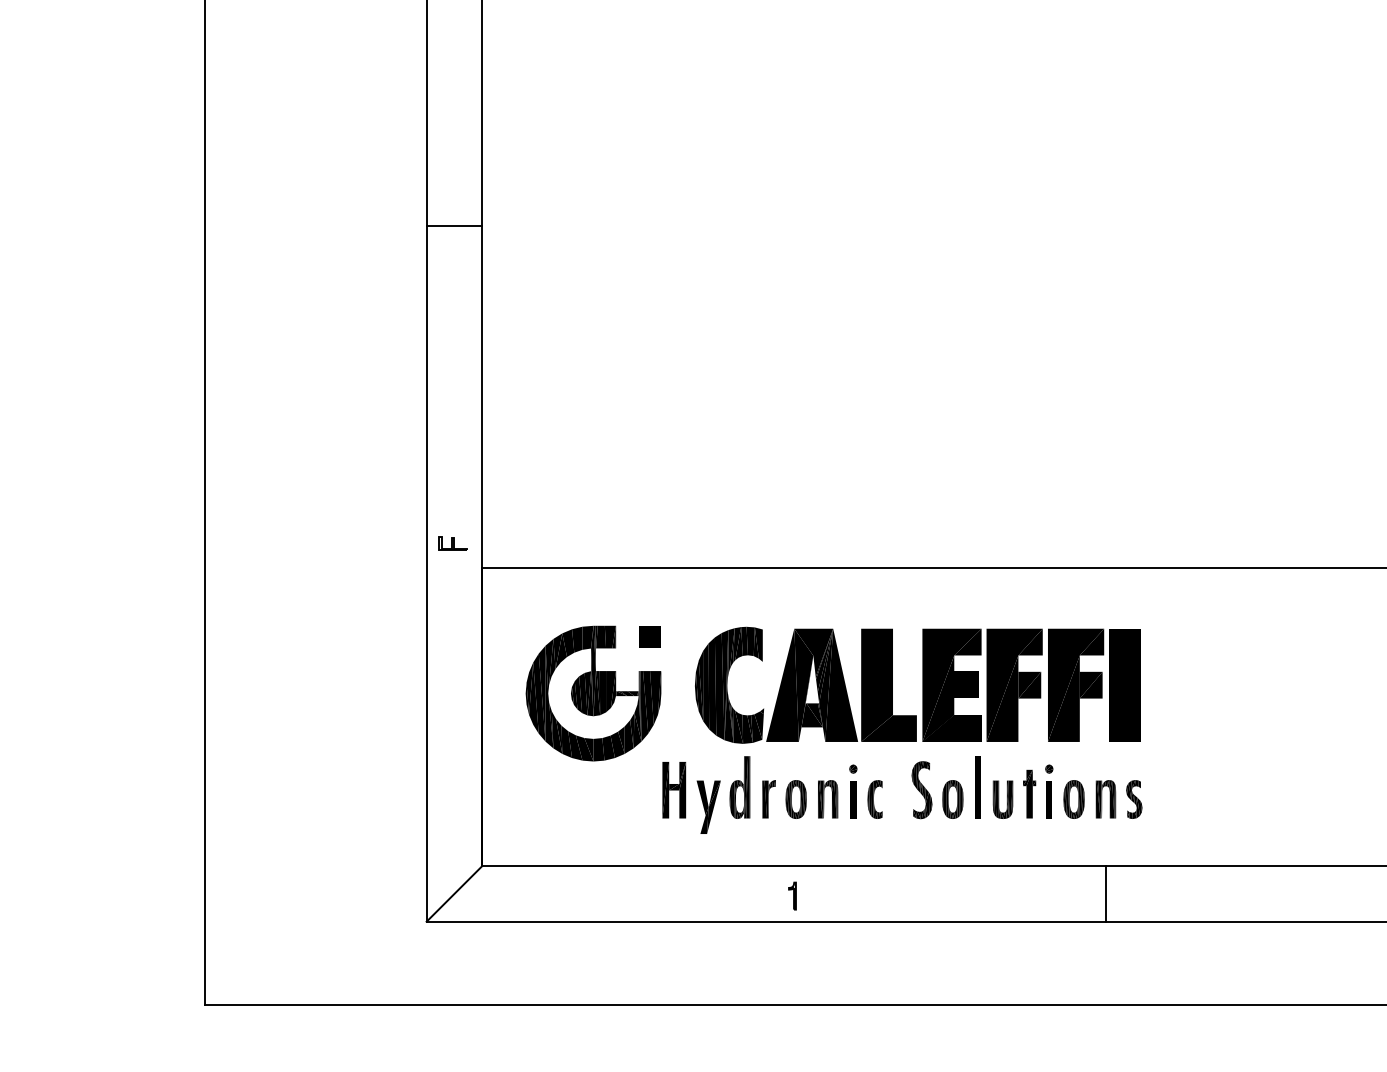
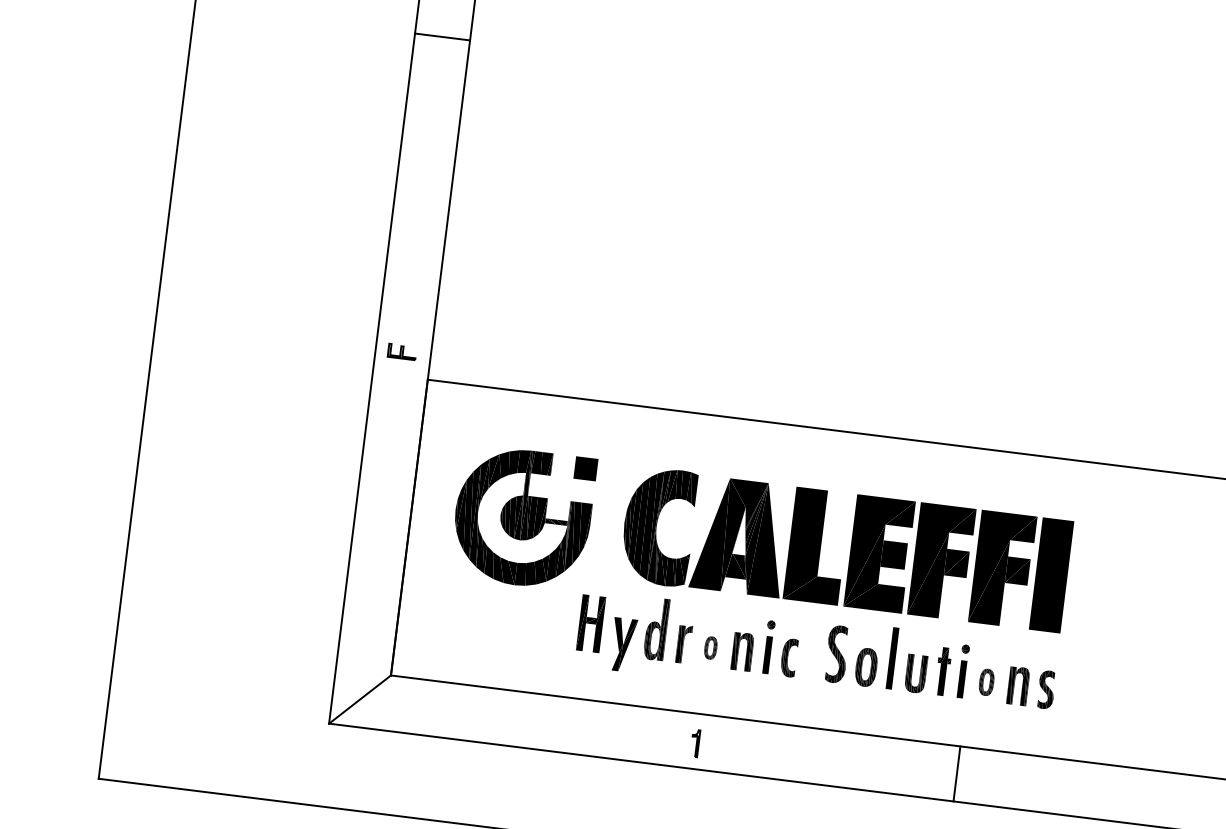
part: (795, 799) -> (710, 647), size x0.6
part: (1073, 799) -> (986, 682), size x0.7
line: (1105, 893) -> (956, 773), moved

